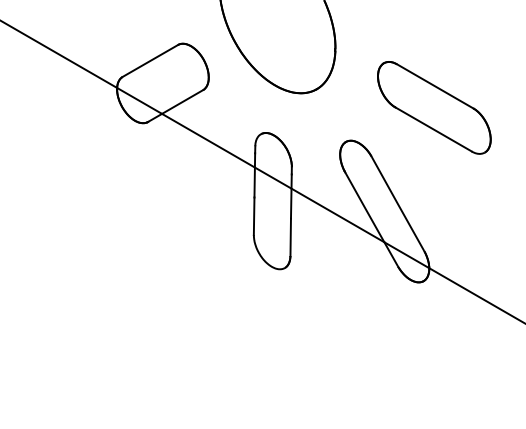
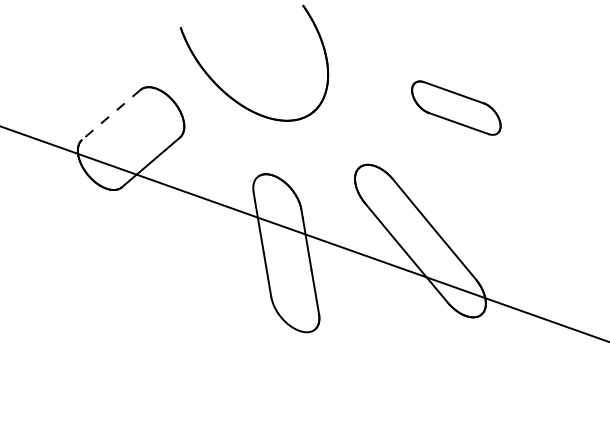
line: (150, 60) -> (111, 114), solid -> dashed
part: (434, 107) -> (456, 107), size x0.6

